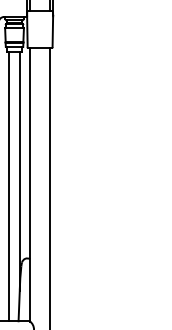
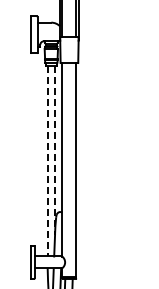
line: (20, 172) -> (55, 151), solid -> dashed
line: (9, 186) -> (47, 161), solid -> dashed

